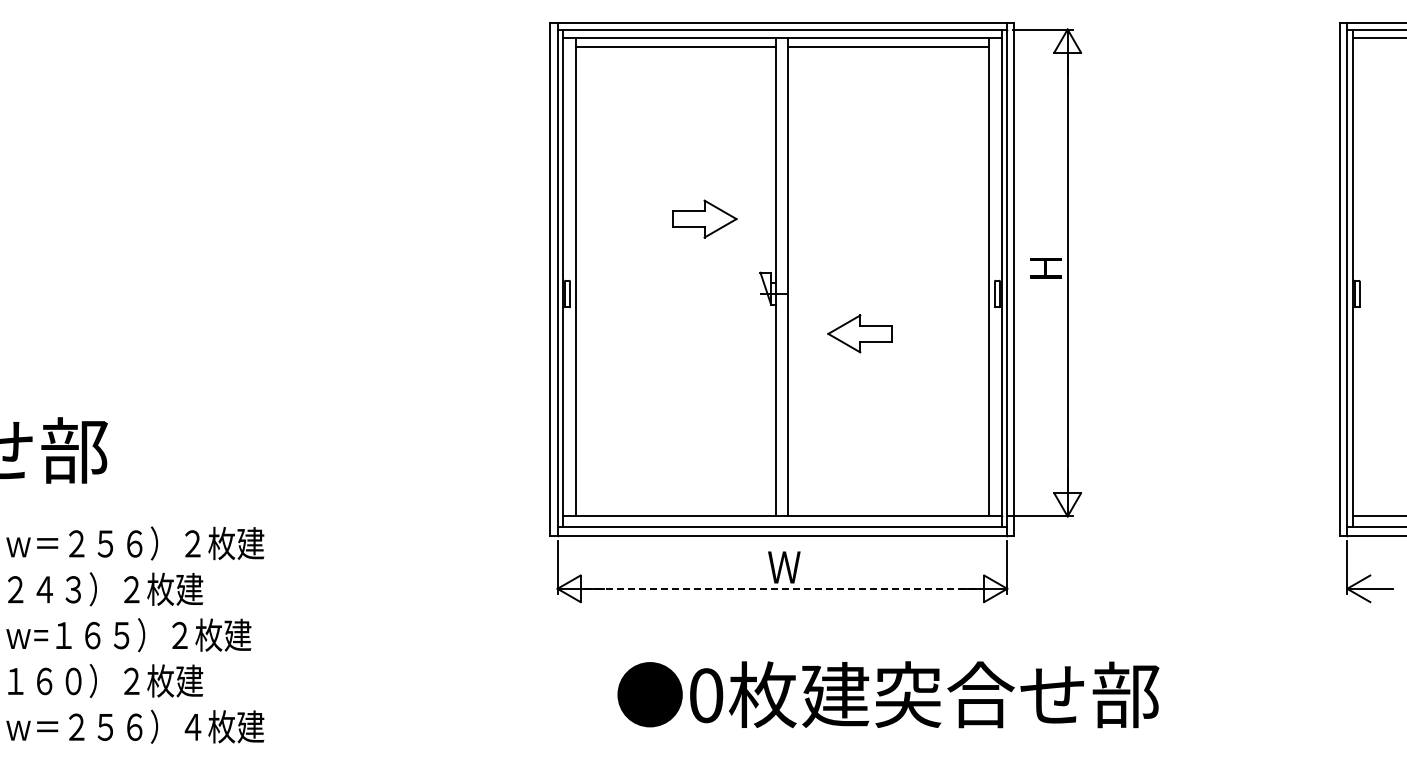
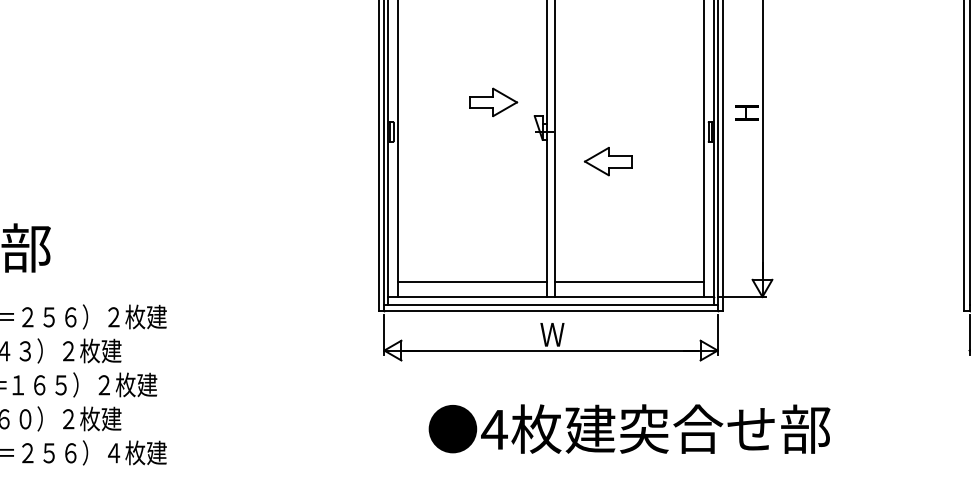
part: (704, 218) -> (493, 101), moved
line: (675, 496) -> (471, 282), added
line: (888, 496) -> (629, 282), added
line: (782, 588) -> (551, 350), dashed -> solid
text: (706, 695) -> (494, 429), 0 -> 4

